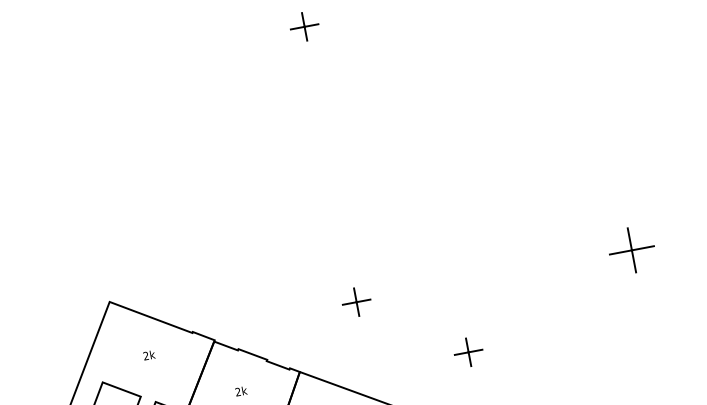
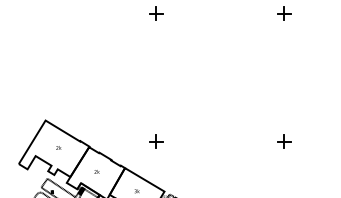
part: (632, 249) -> (284, 141), size x0.62
part: (468, 352) -> (202, 173), removed

